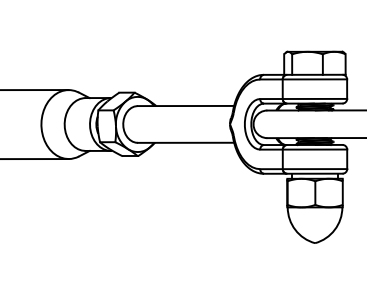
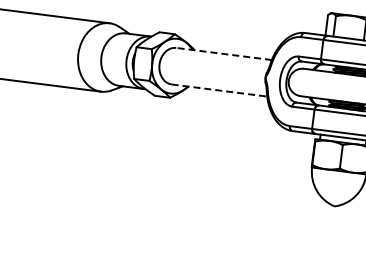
line: (185, 106) -> (223, 54), solid -> dashed
line: (186, 142) -> (219, 90), solid -> dashed

